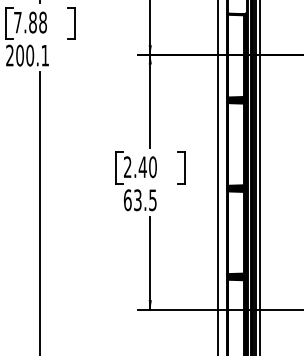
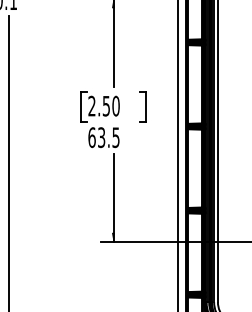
text: (142, 167) -> (106, 106), 2.40 -> 2.50

